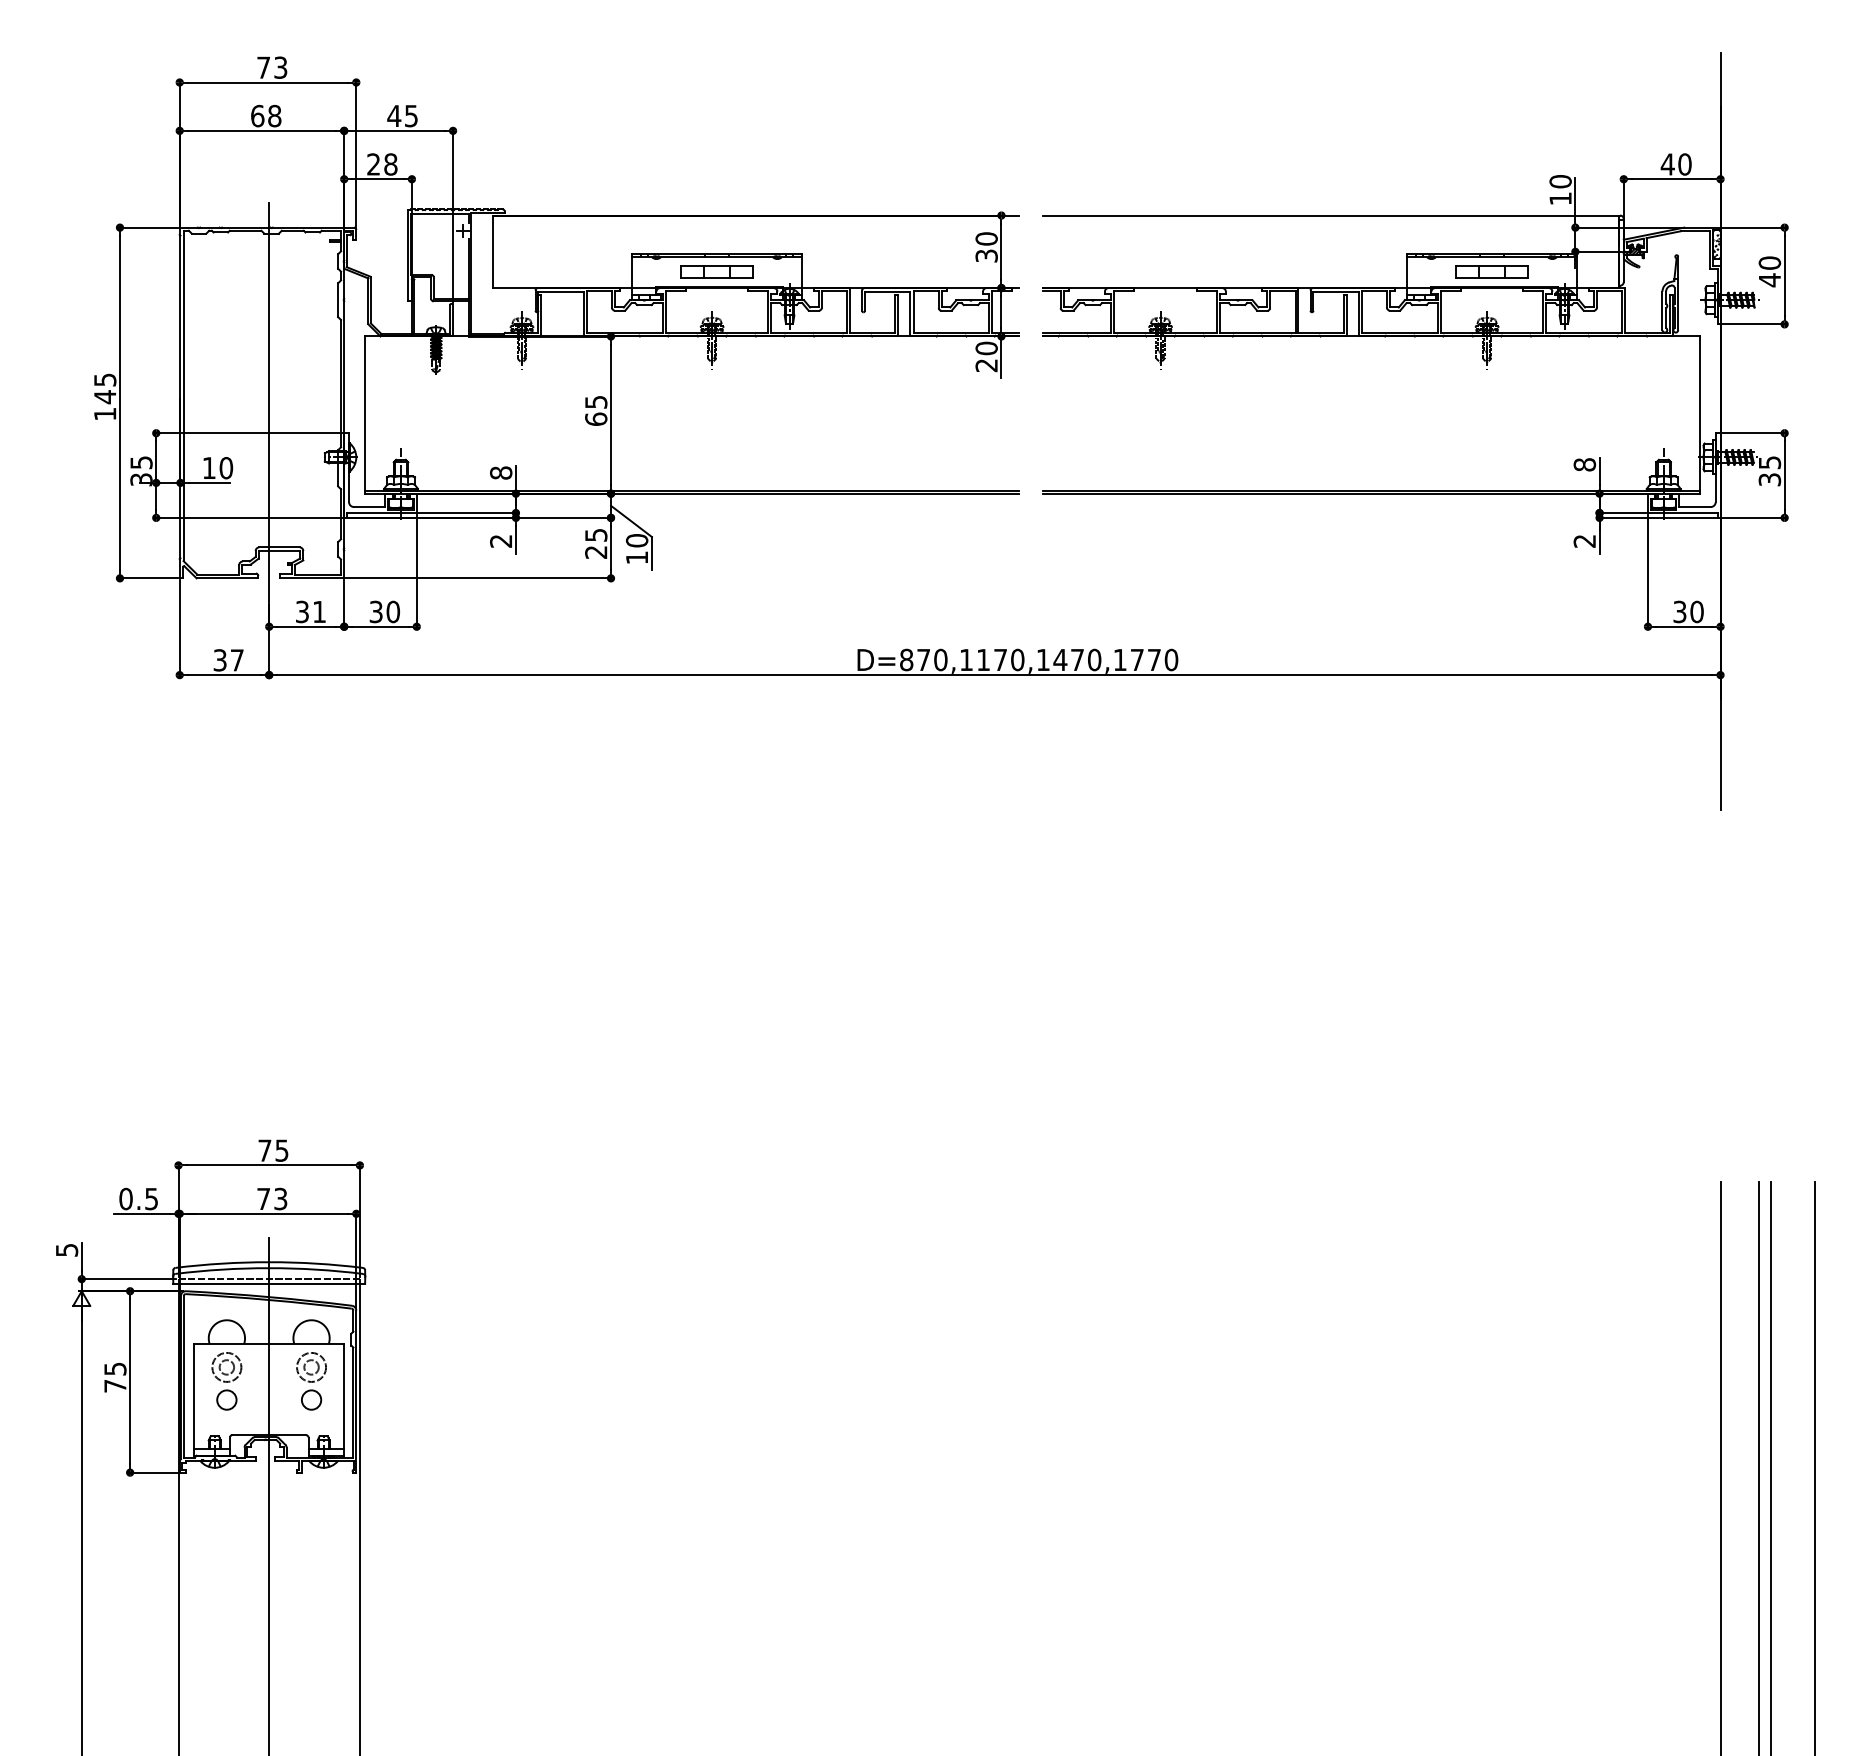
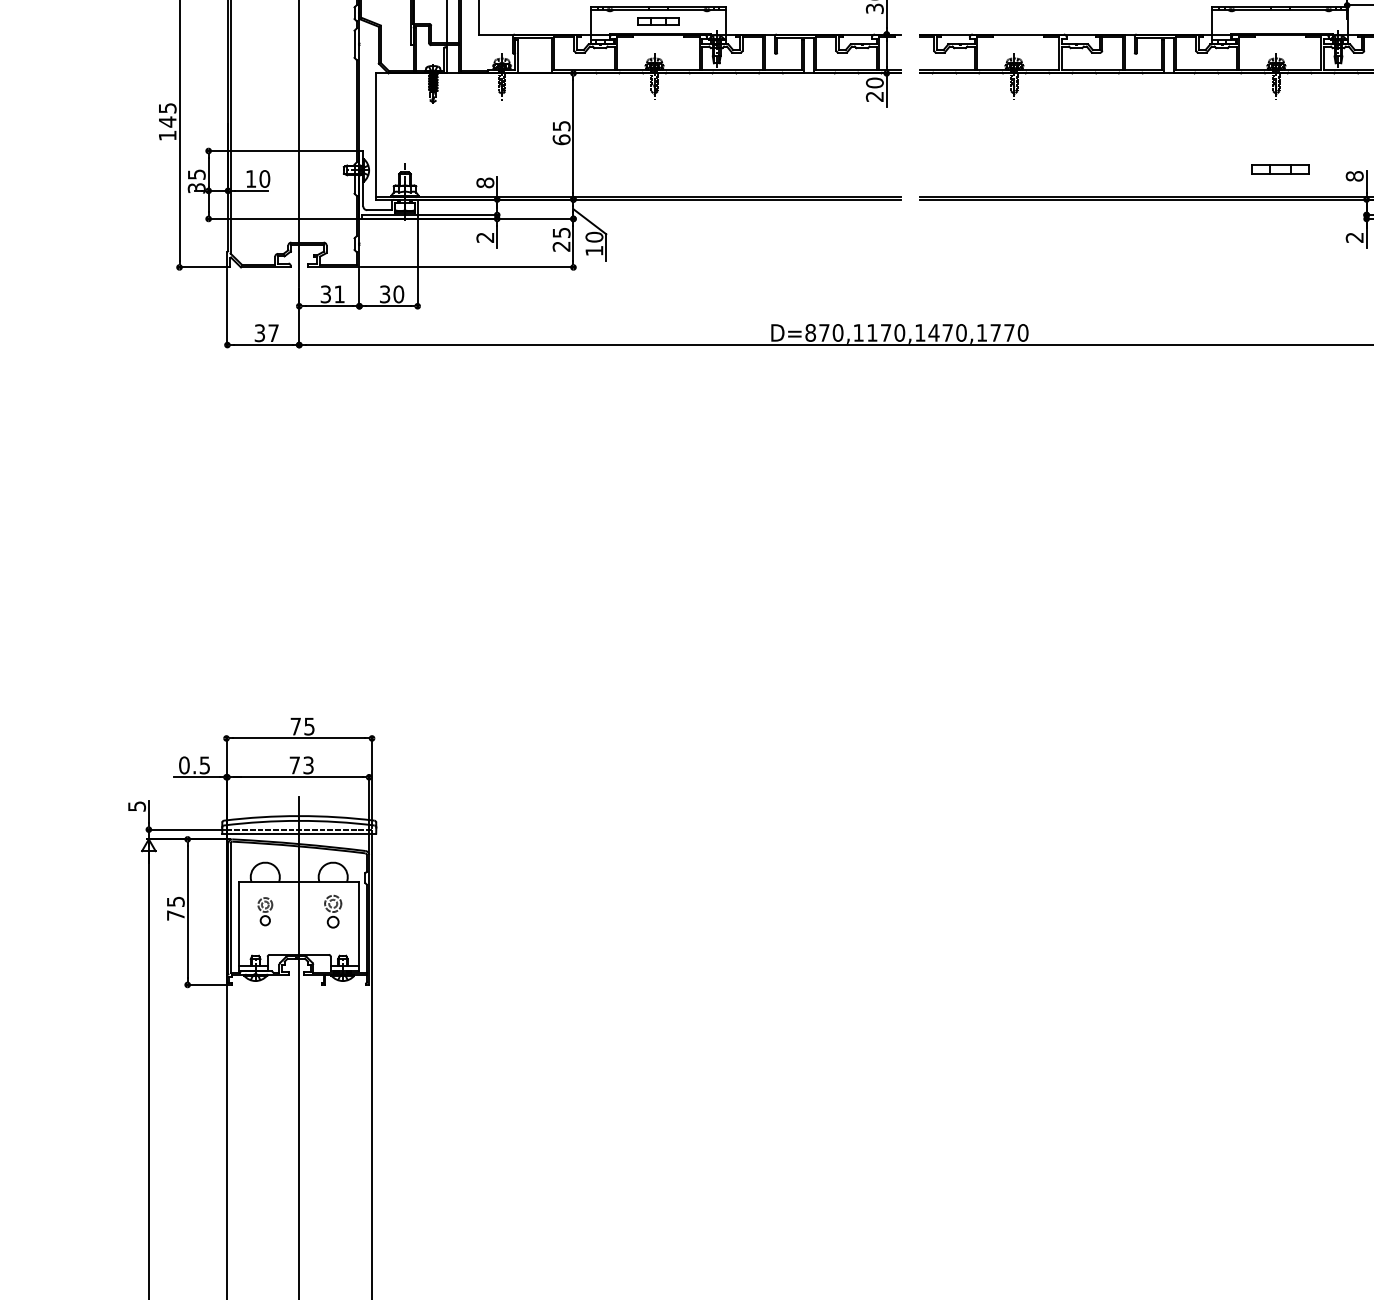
part: (716, 271) -> (658, 21), size x0.7
part: (1491, 271) -> (1279, 168), moved
part: (226, 1381) -> (264, 911), size x0.6
part: (311, 1381) -> (333, 911), size x0.7

